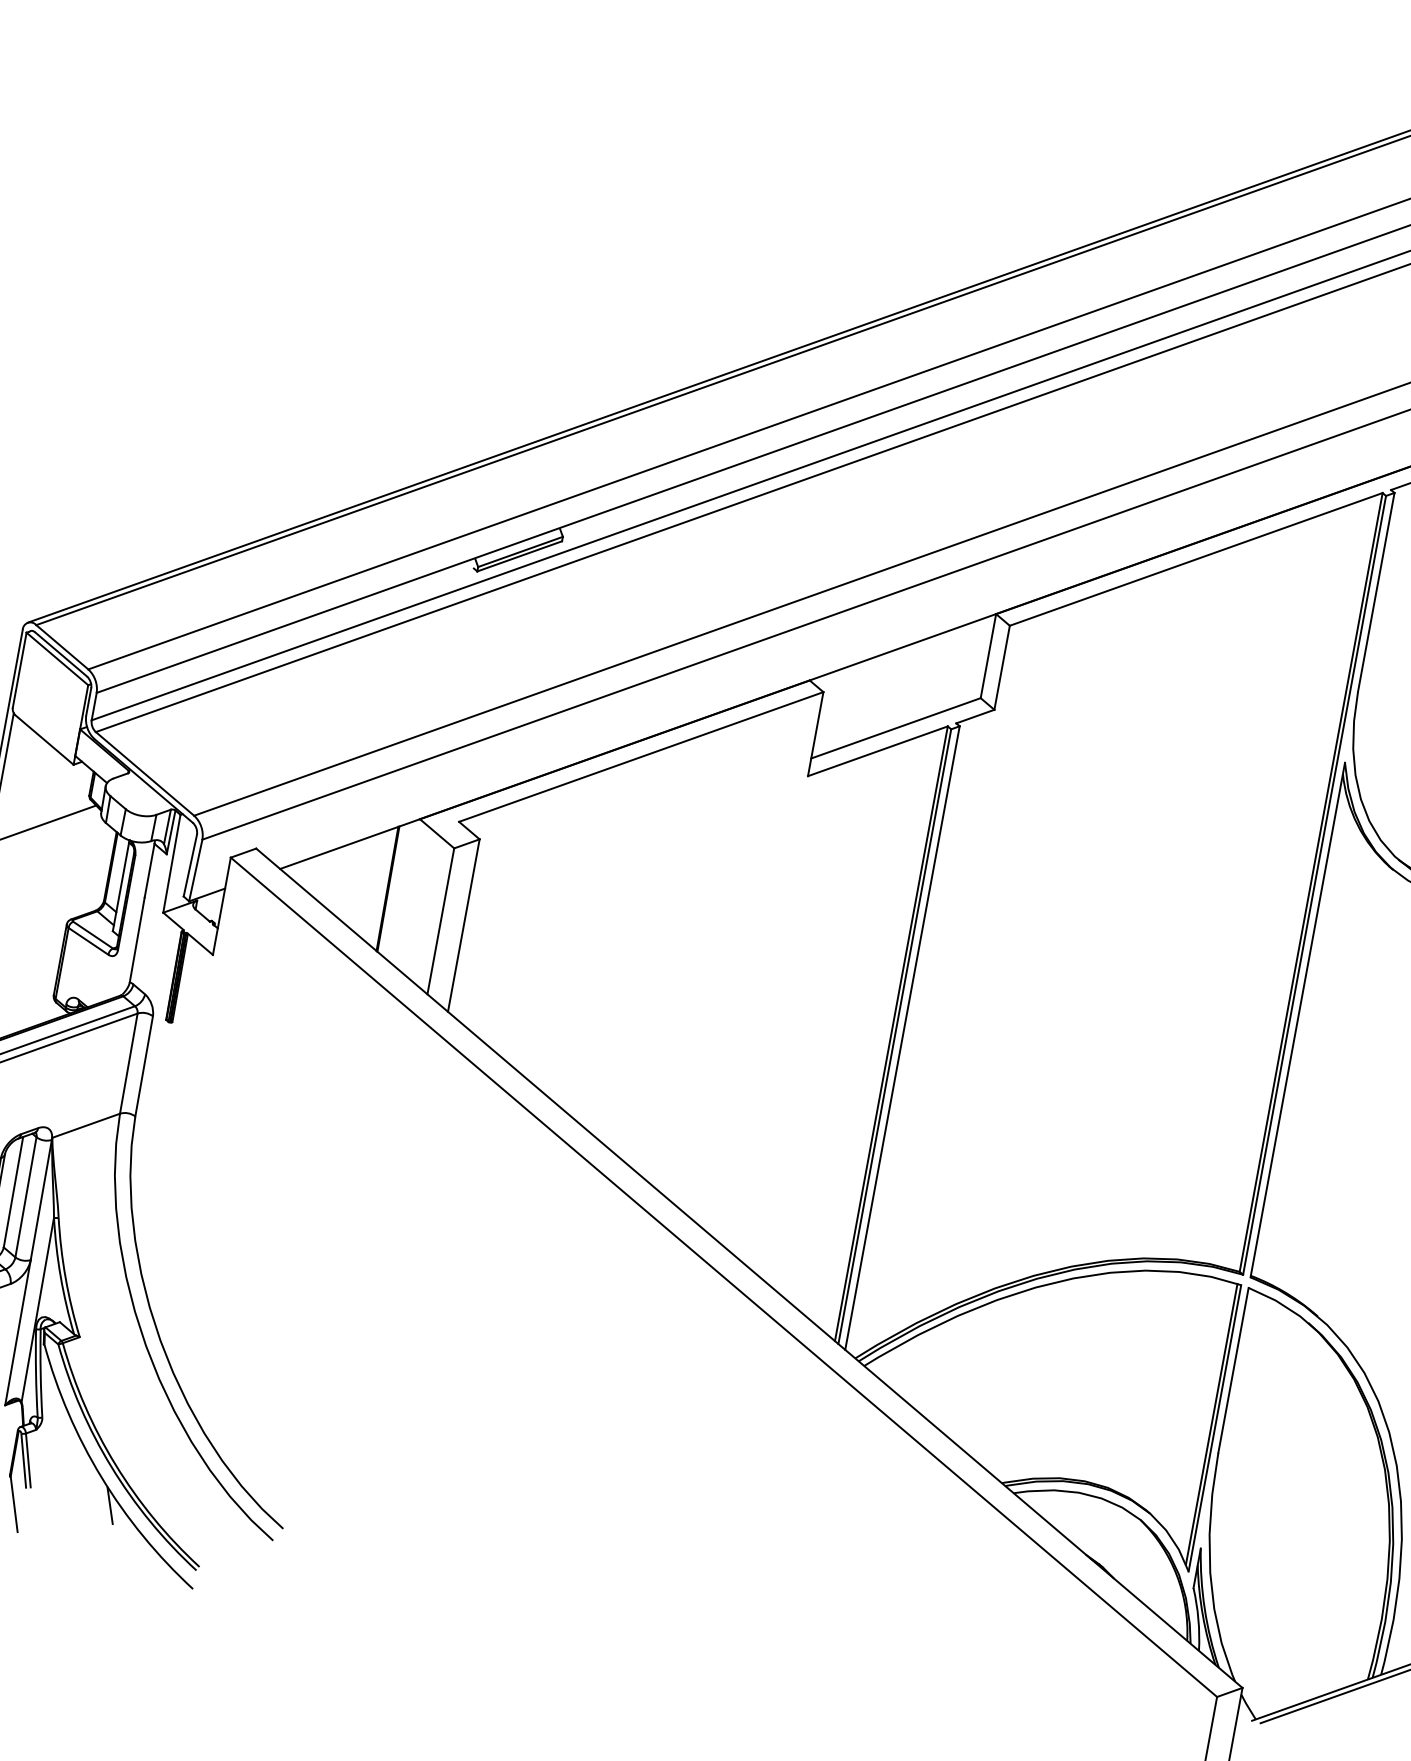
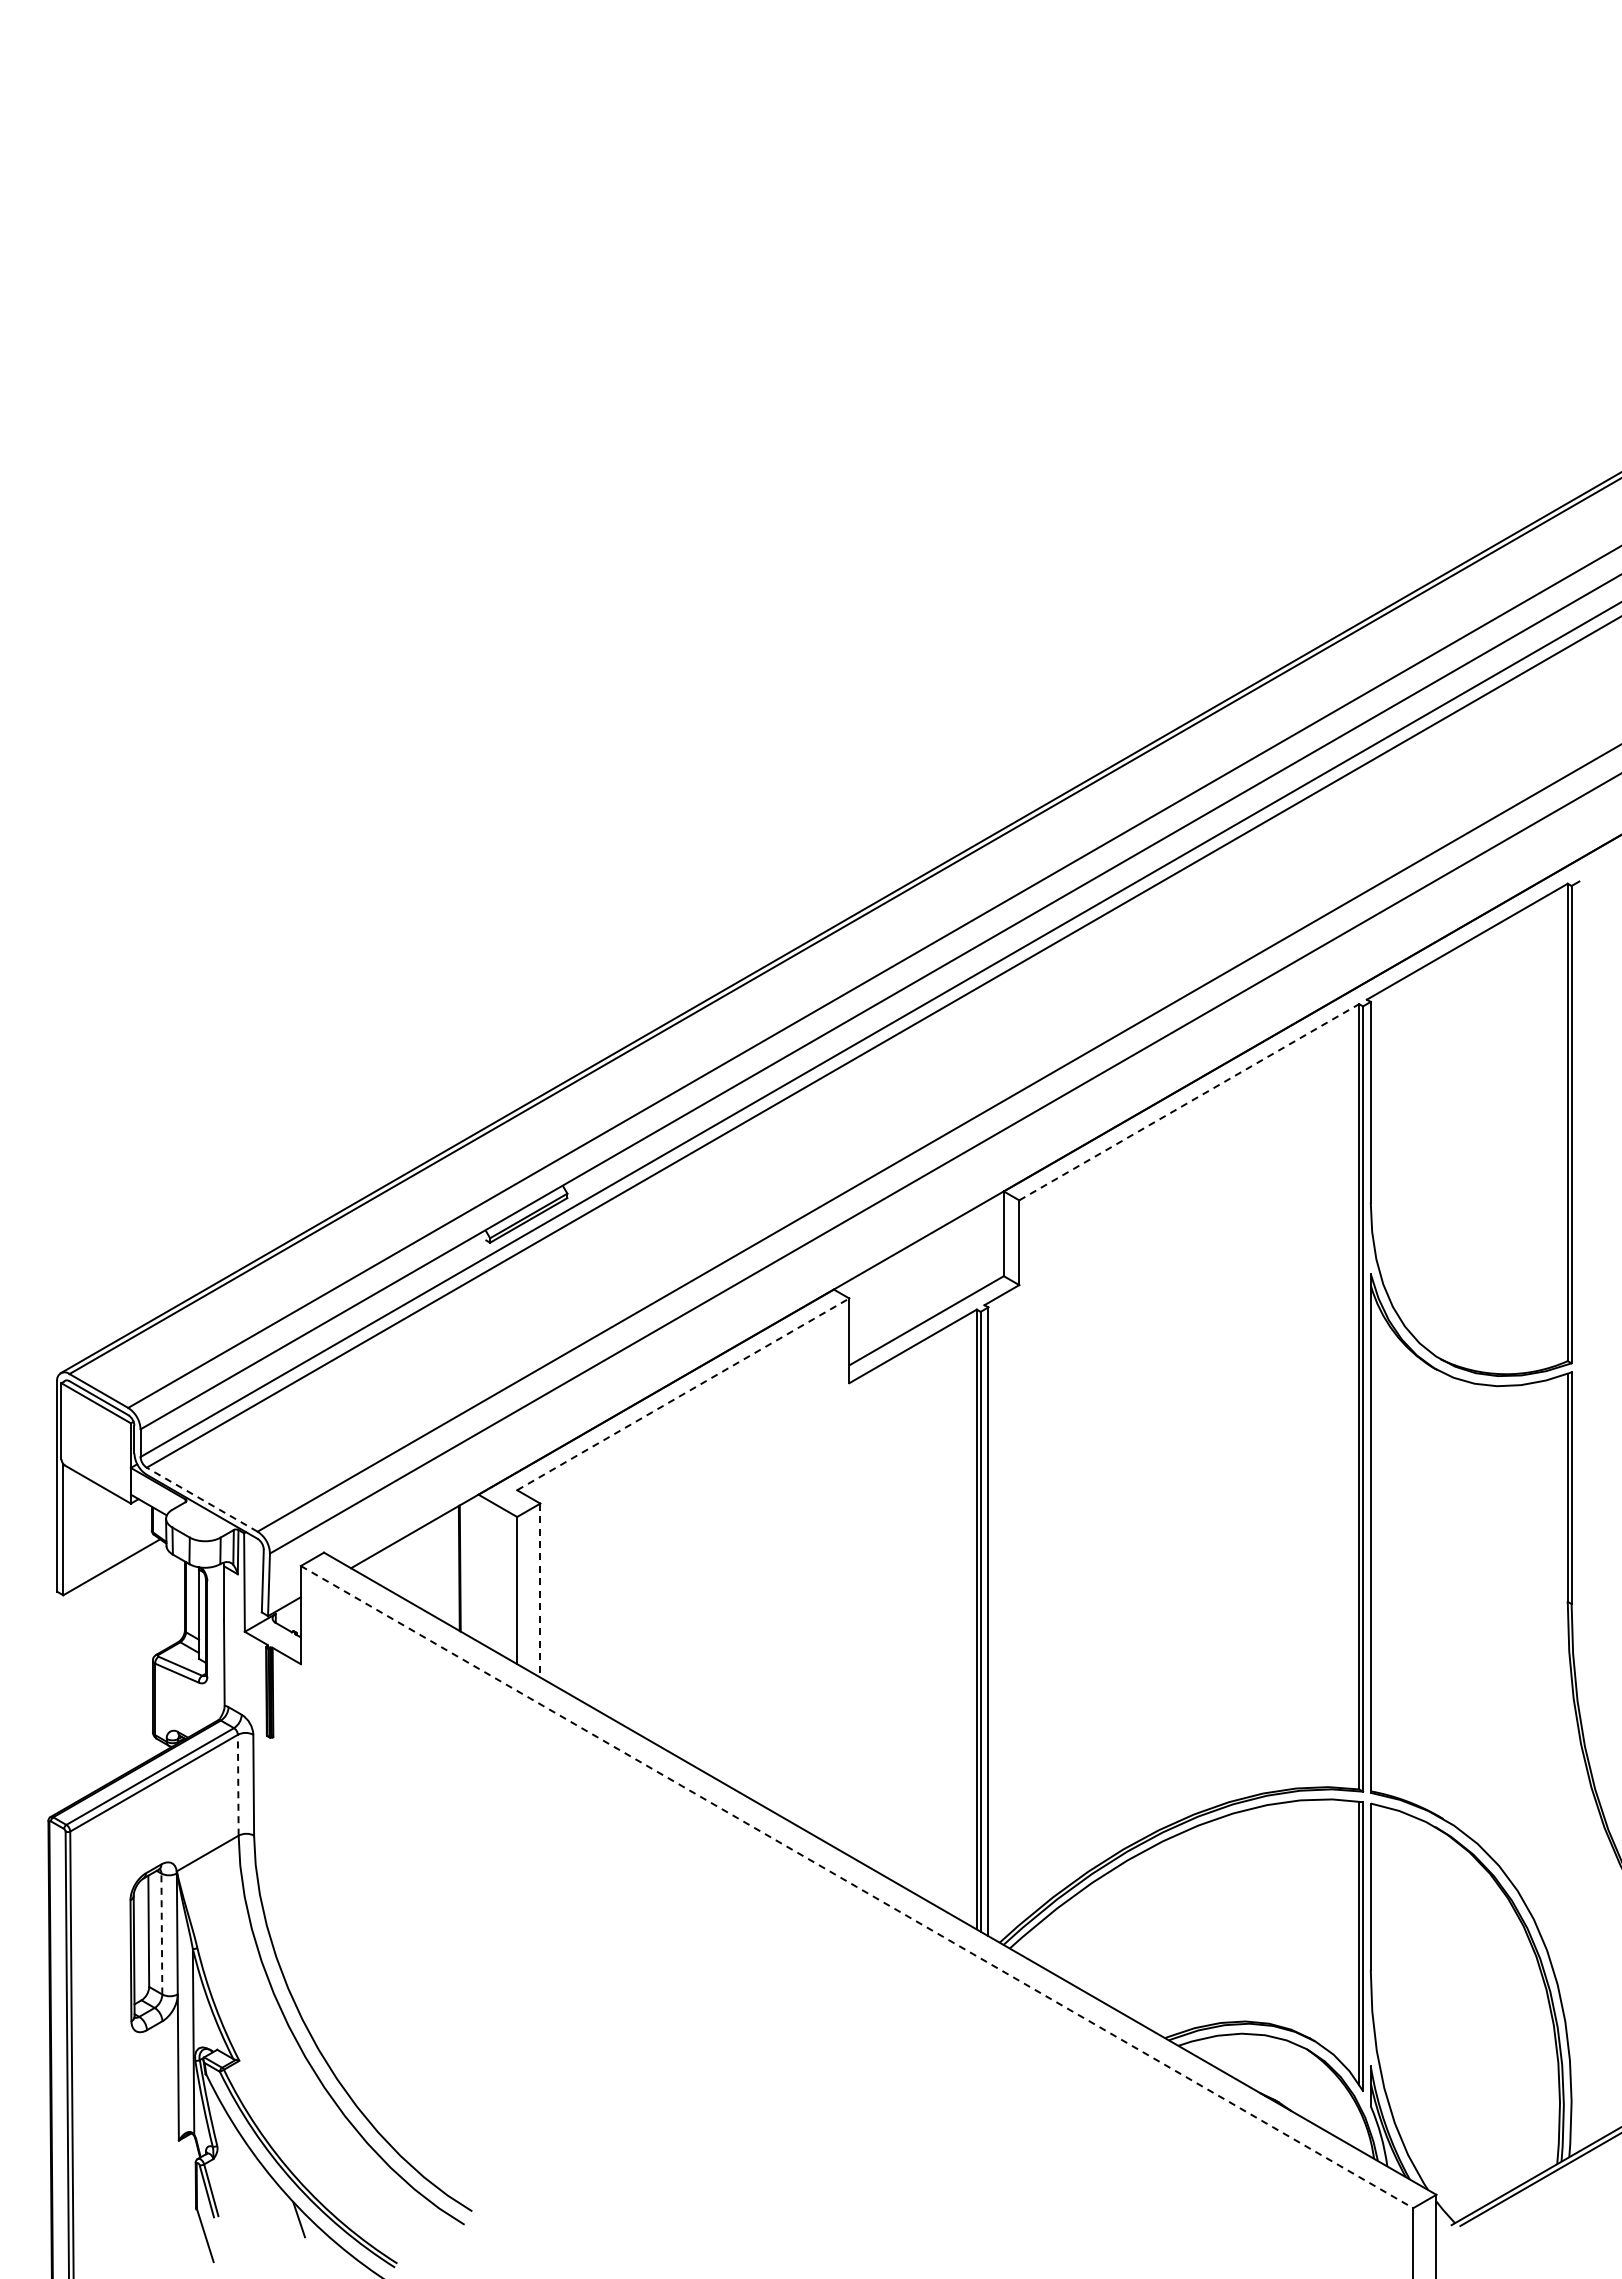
line: (1196, 559) -> (1189, 1102), solid -> dashed
line: (641, 757) -> (683, 1394), solid -> dashed
line: (145, 773) -> (202, 1499), solid -> dashed
line: (463, 925) -> (540, 1590), solid -> dashed
line: (129, 1062) -> (238, 1784), solid -> dashed
line: (25, 1196) -> (161, 1933), solid -> dashed
line: (724, 1277) -> (857, 1887), solid -> dashed

